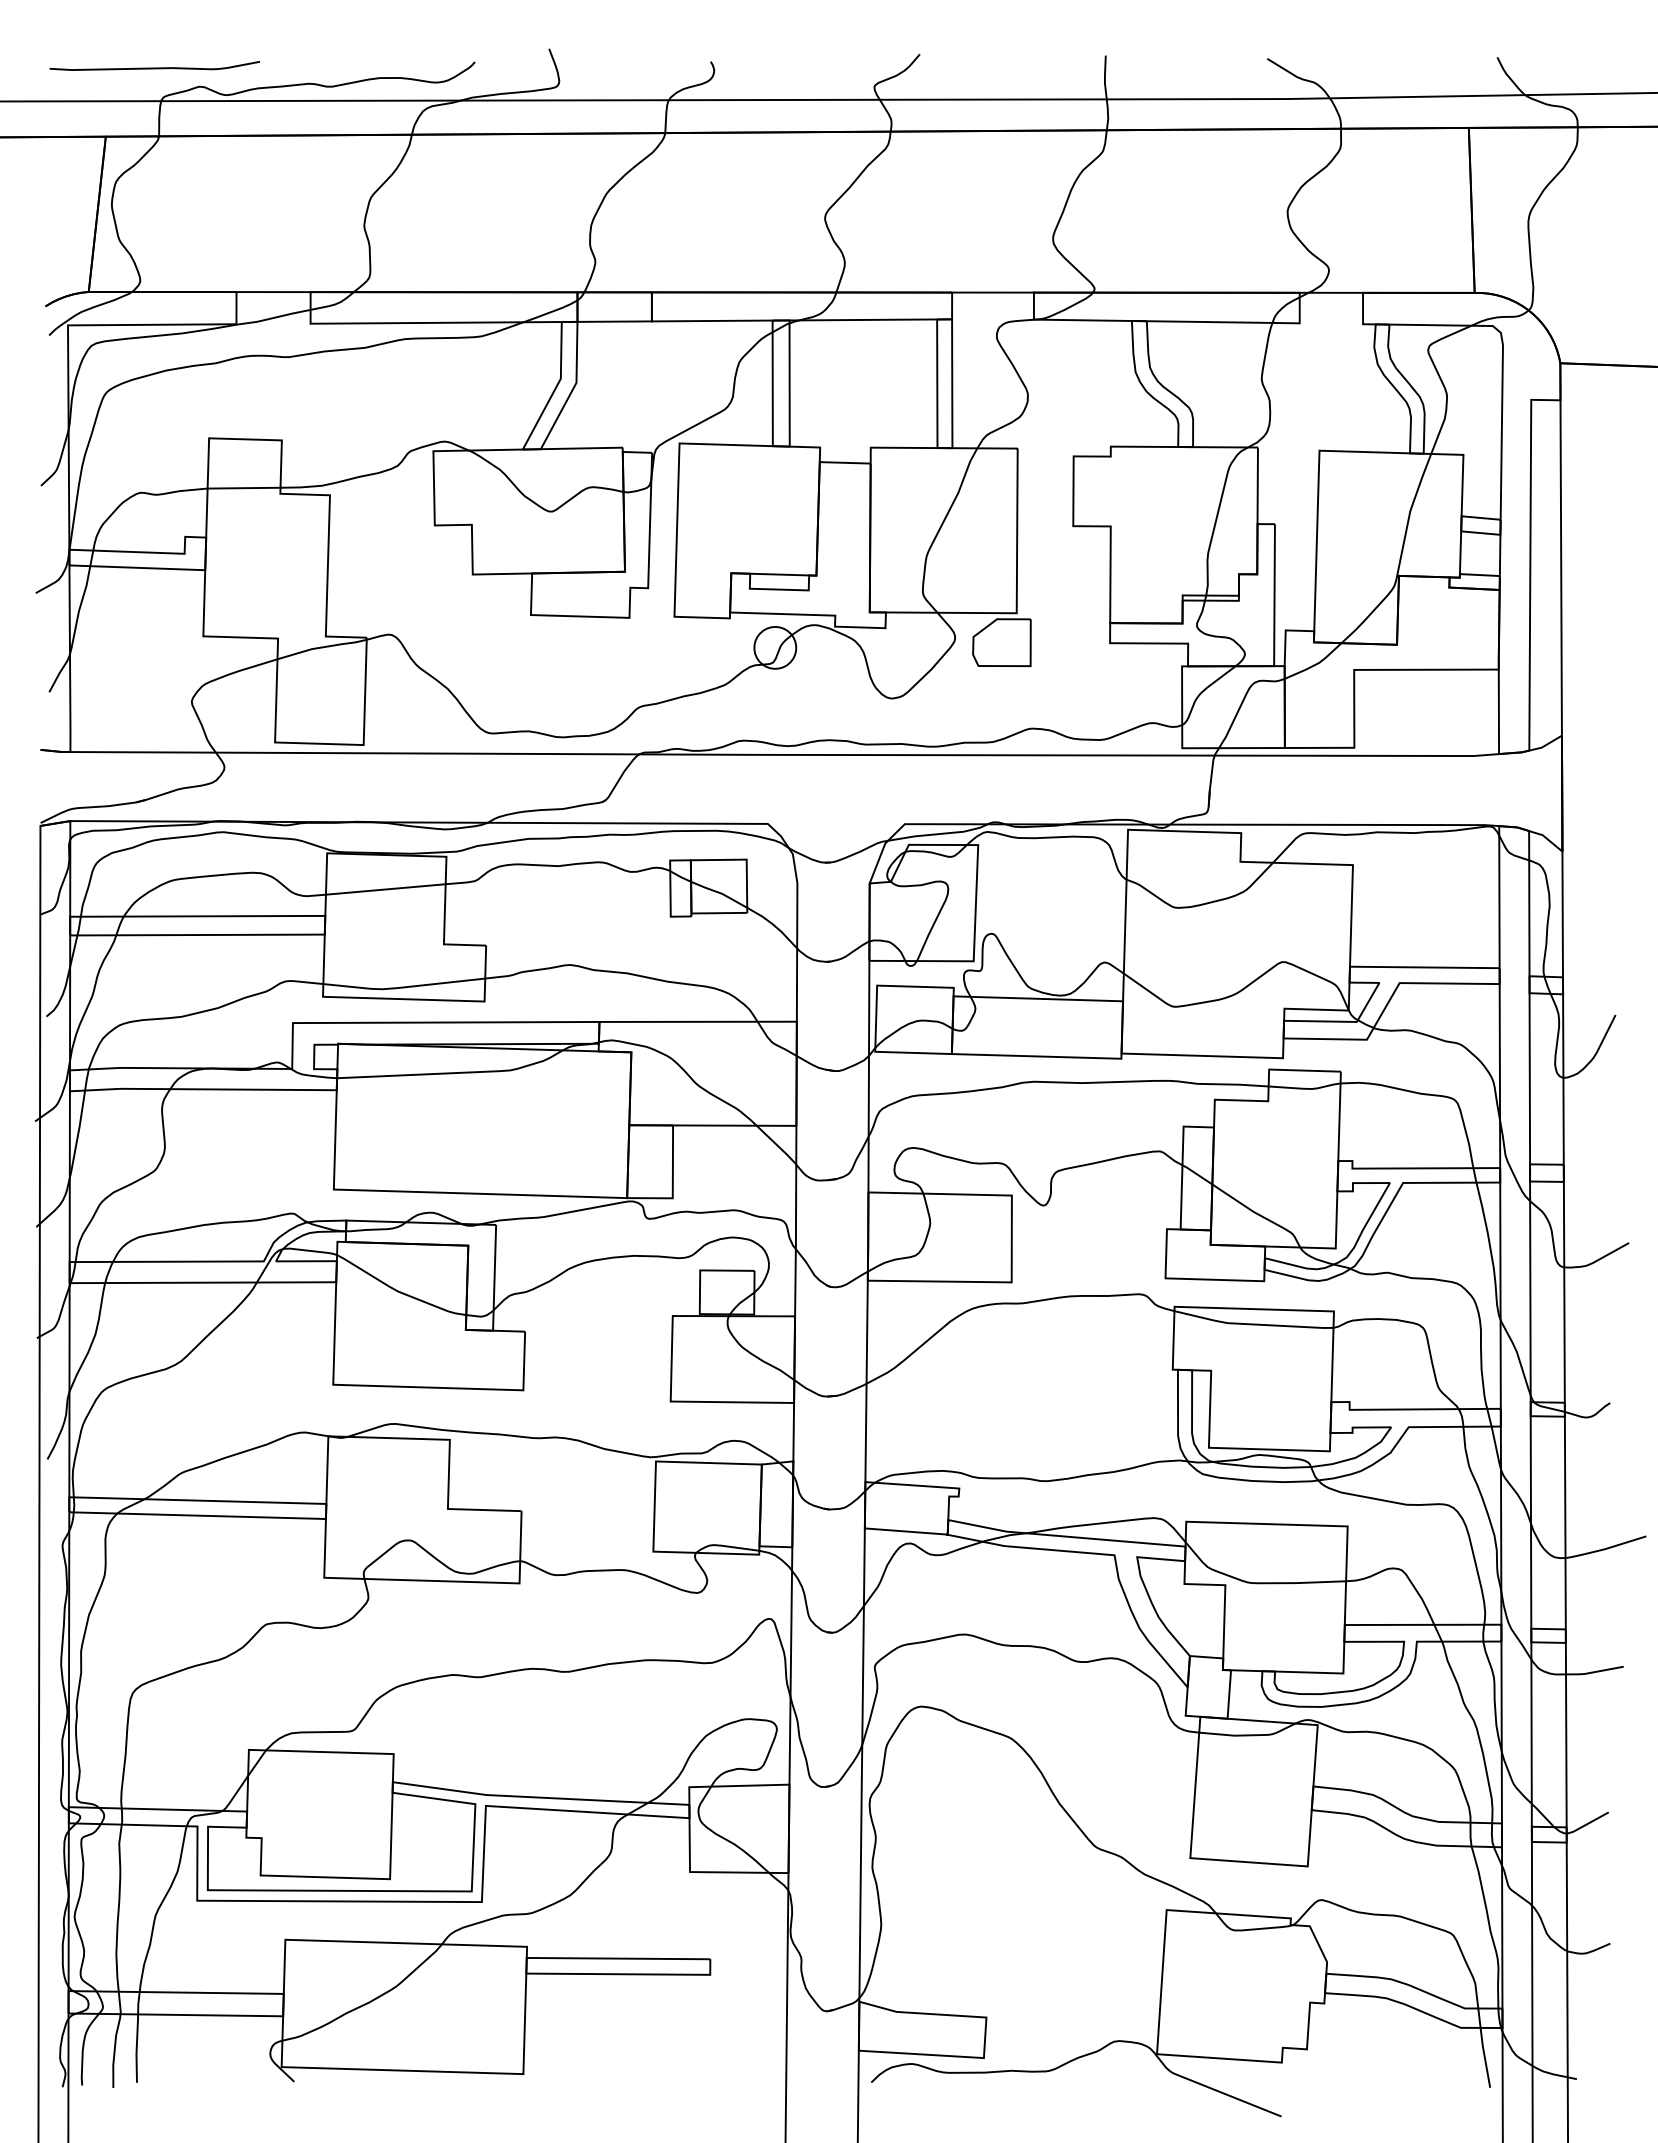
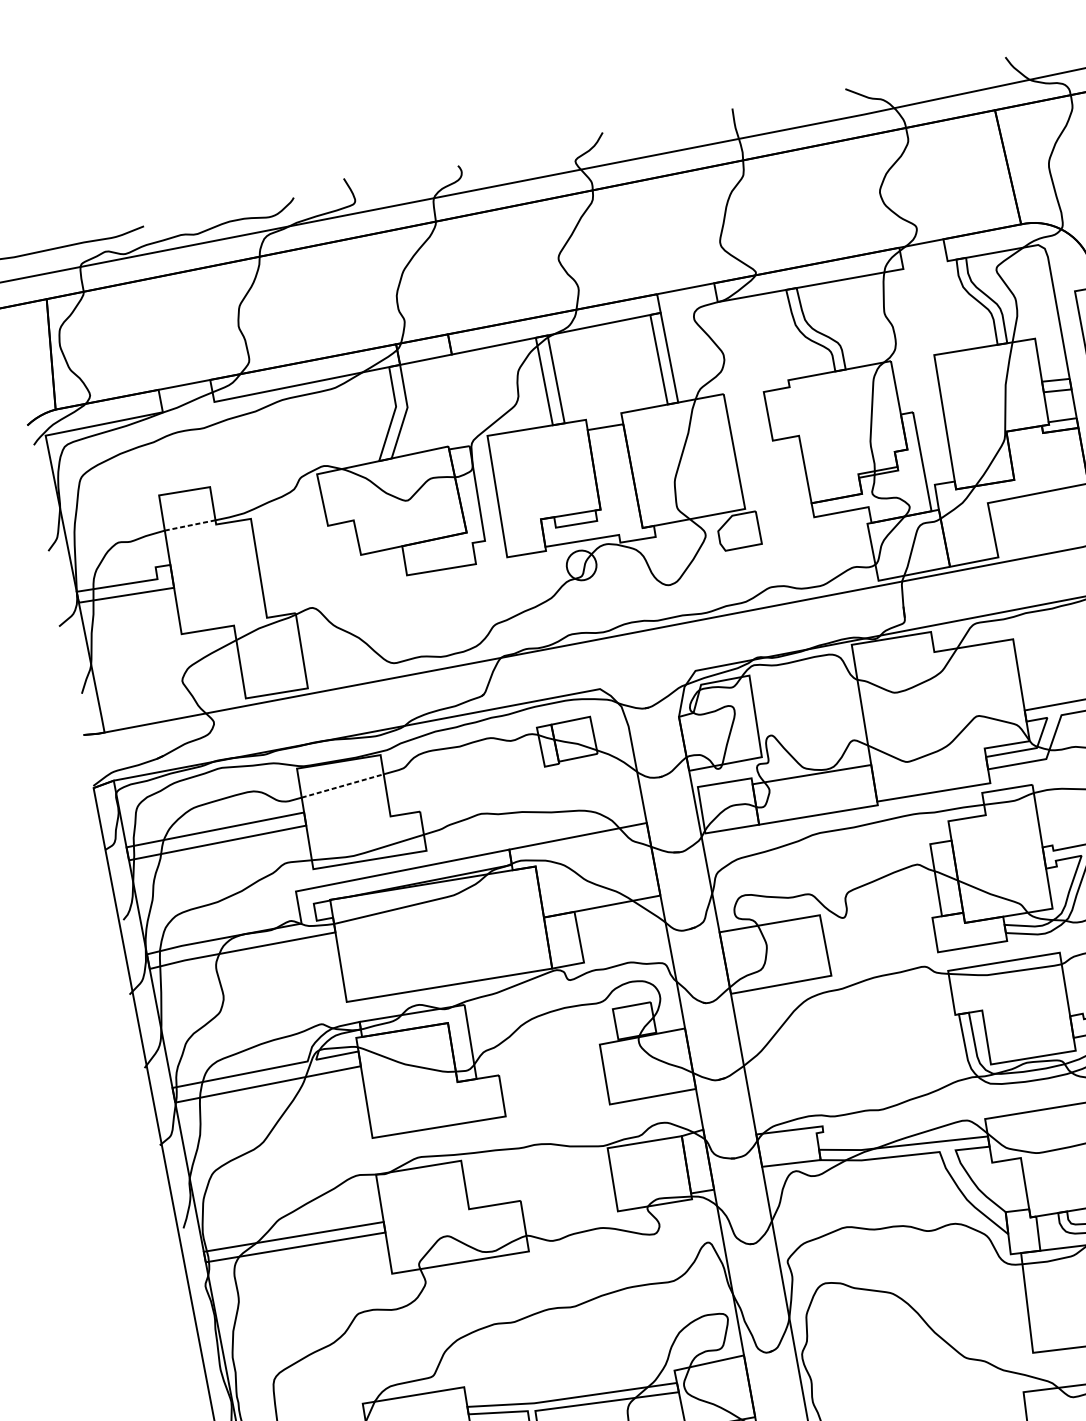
line: (244, 488) -> (190, 525), solid -> dashed
line: (386, 889) -> (343, 785), solid -> dashed

